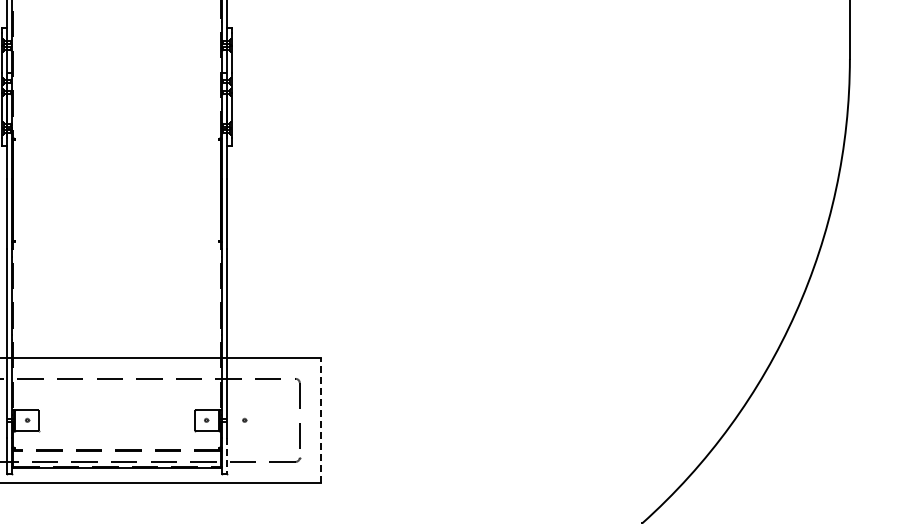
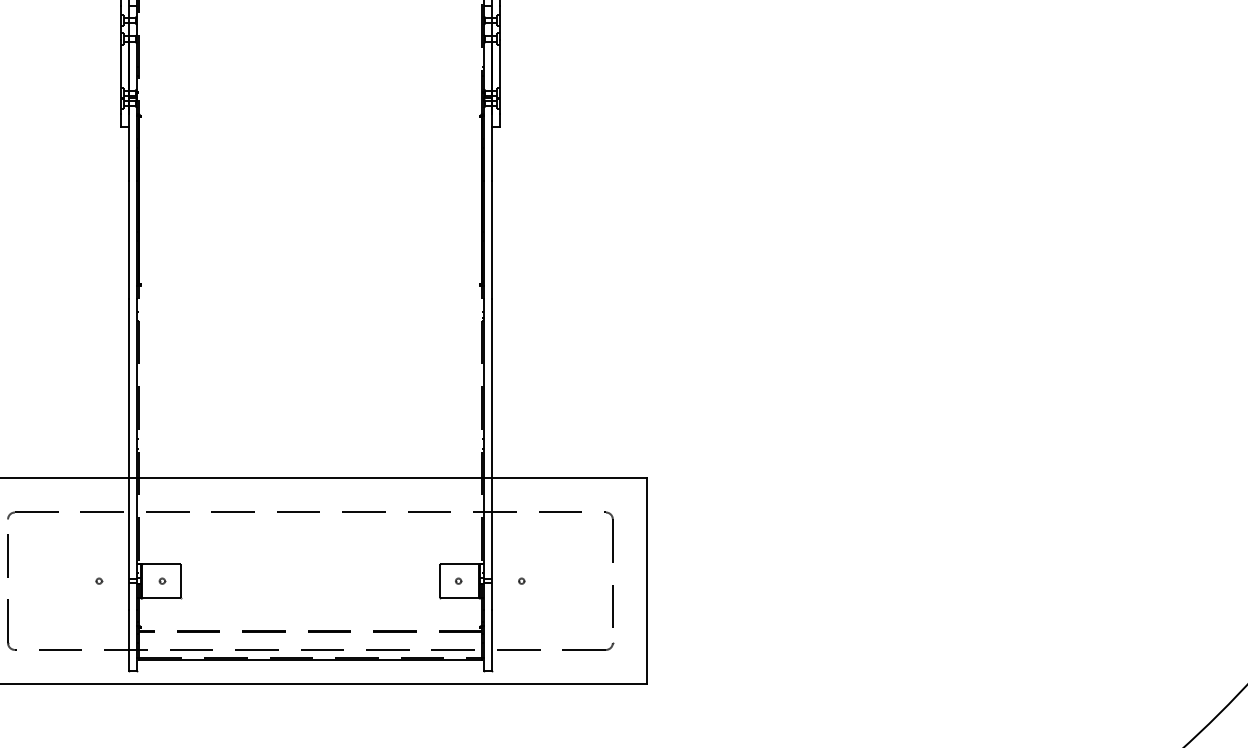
line: (320, 419) -> (647, 579), dashed -> solid
line: (226, 456) -> (491, 640), dashed -> solid

